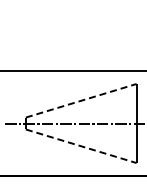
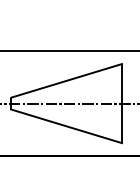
line: (81, 100) -> (66, 80), dashed -> solid
line: (81, 146) -> (66, 126), dashed -> solid

